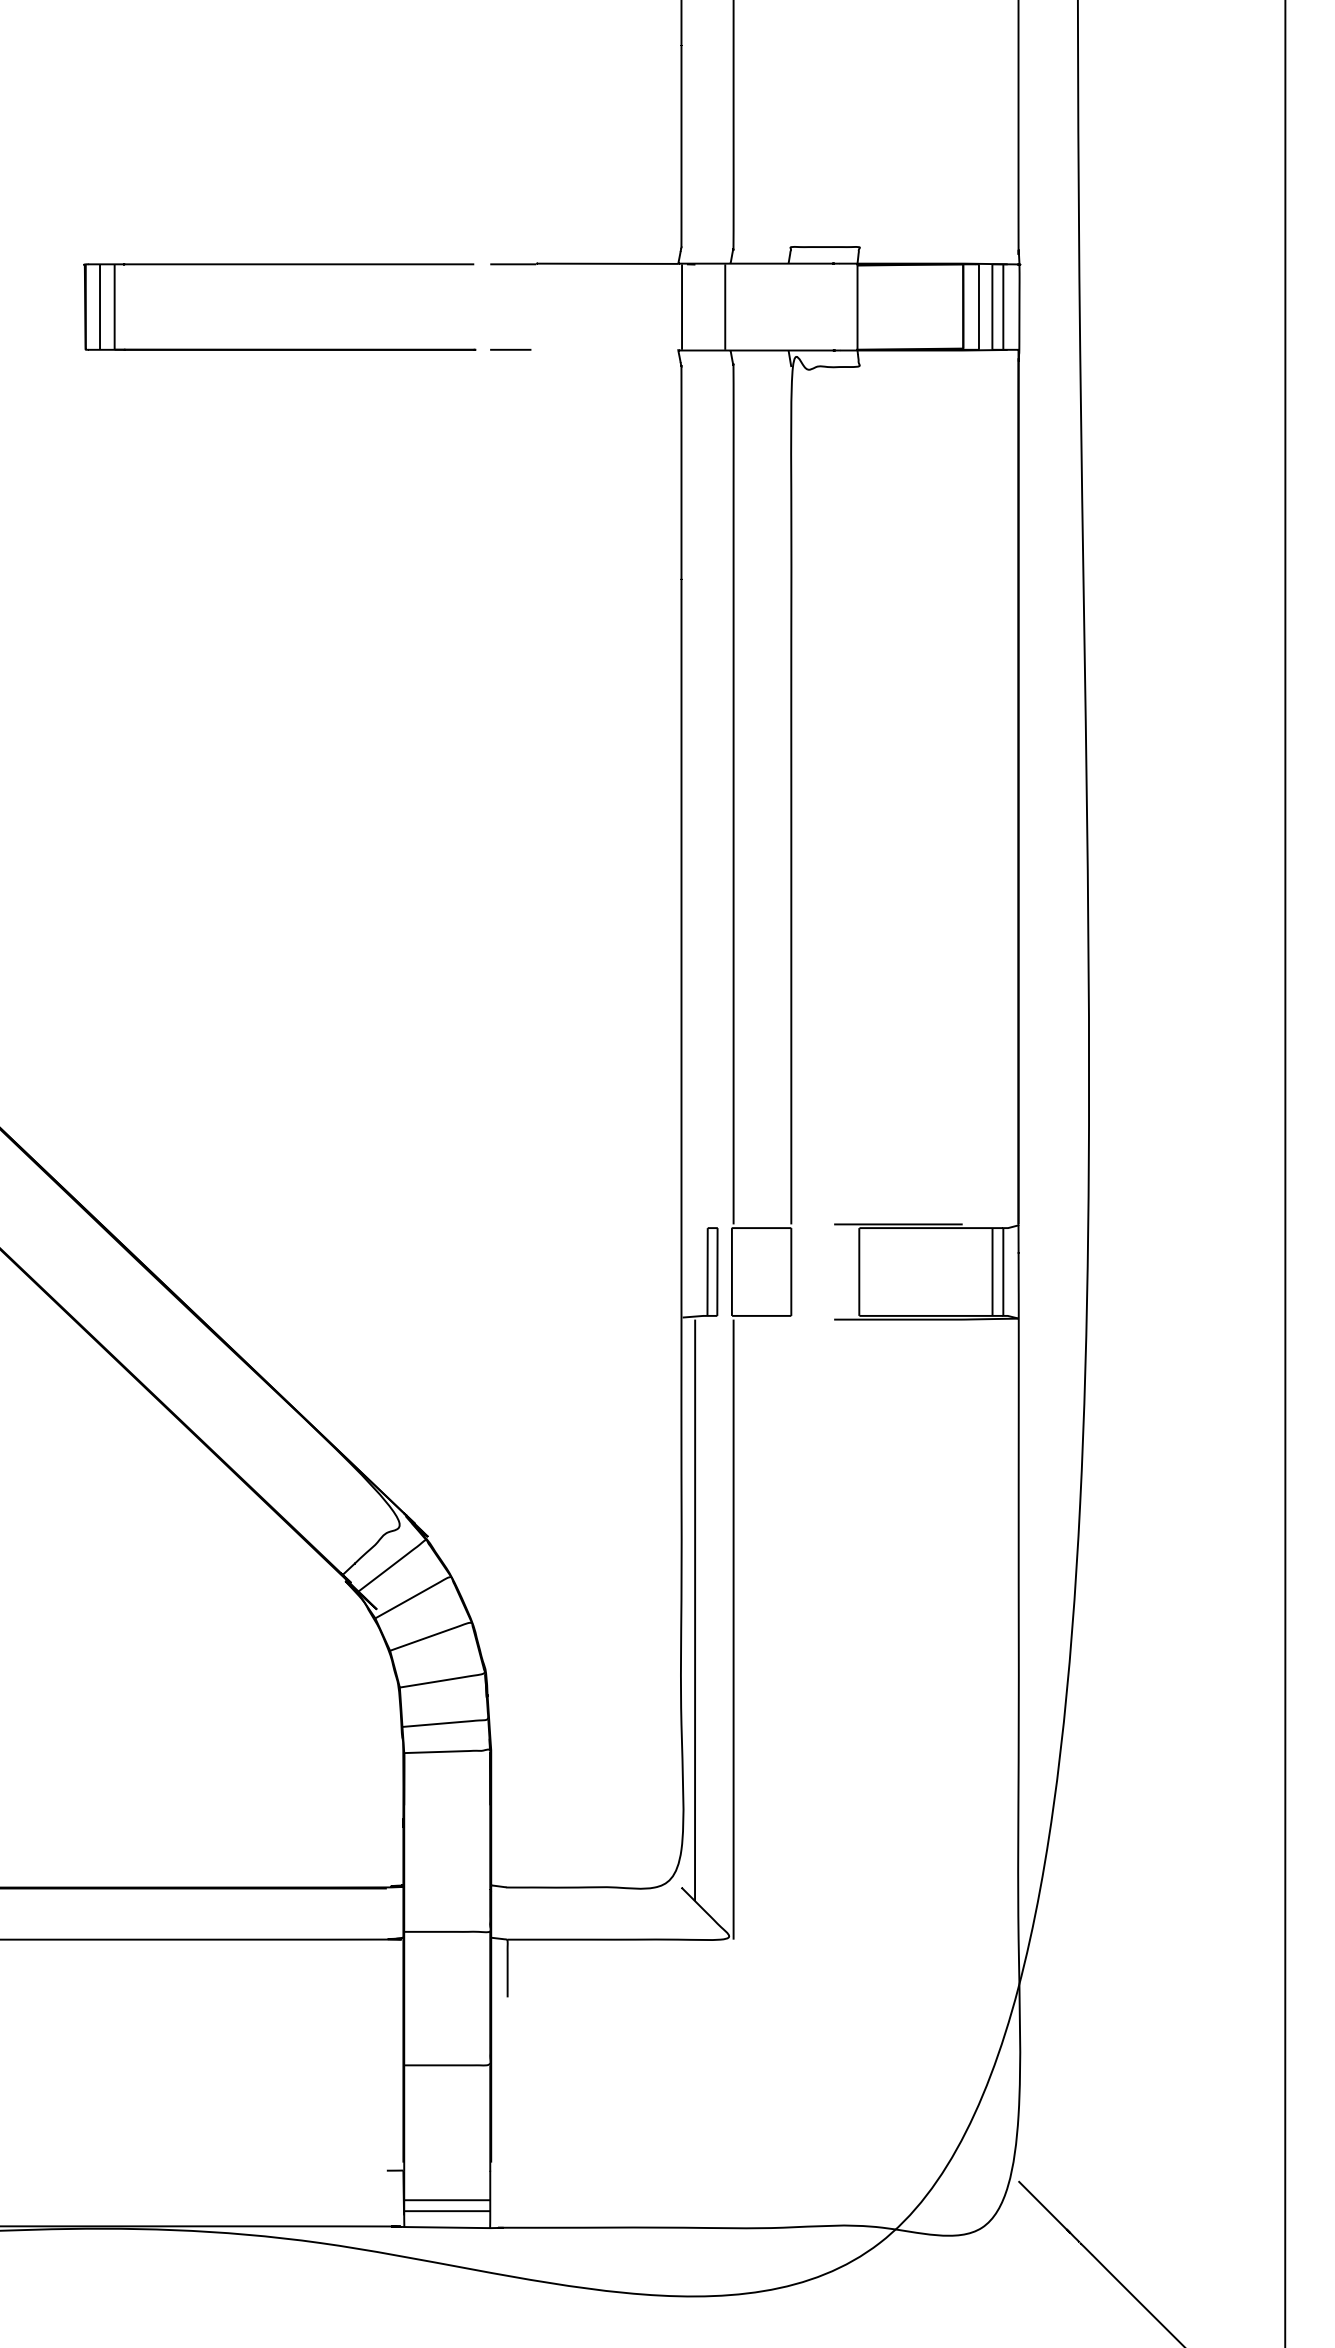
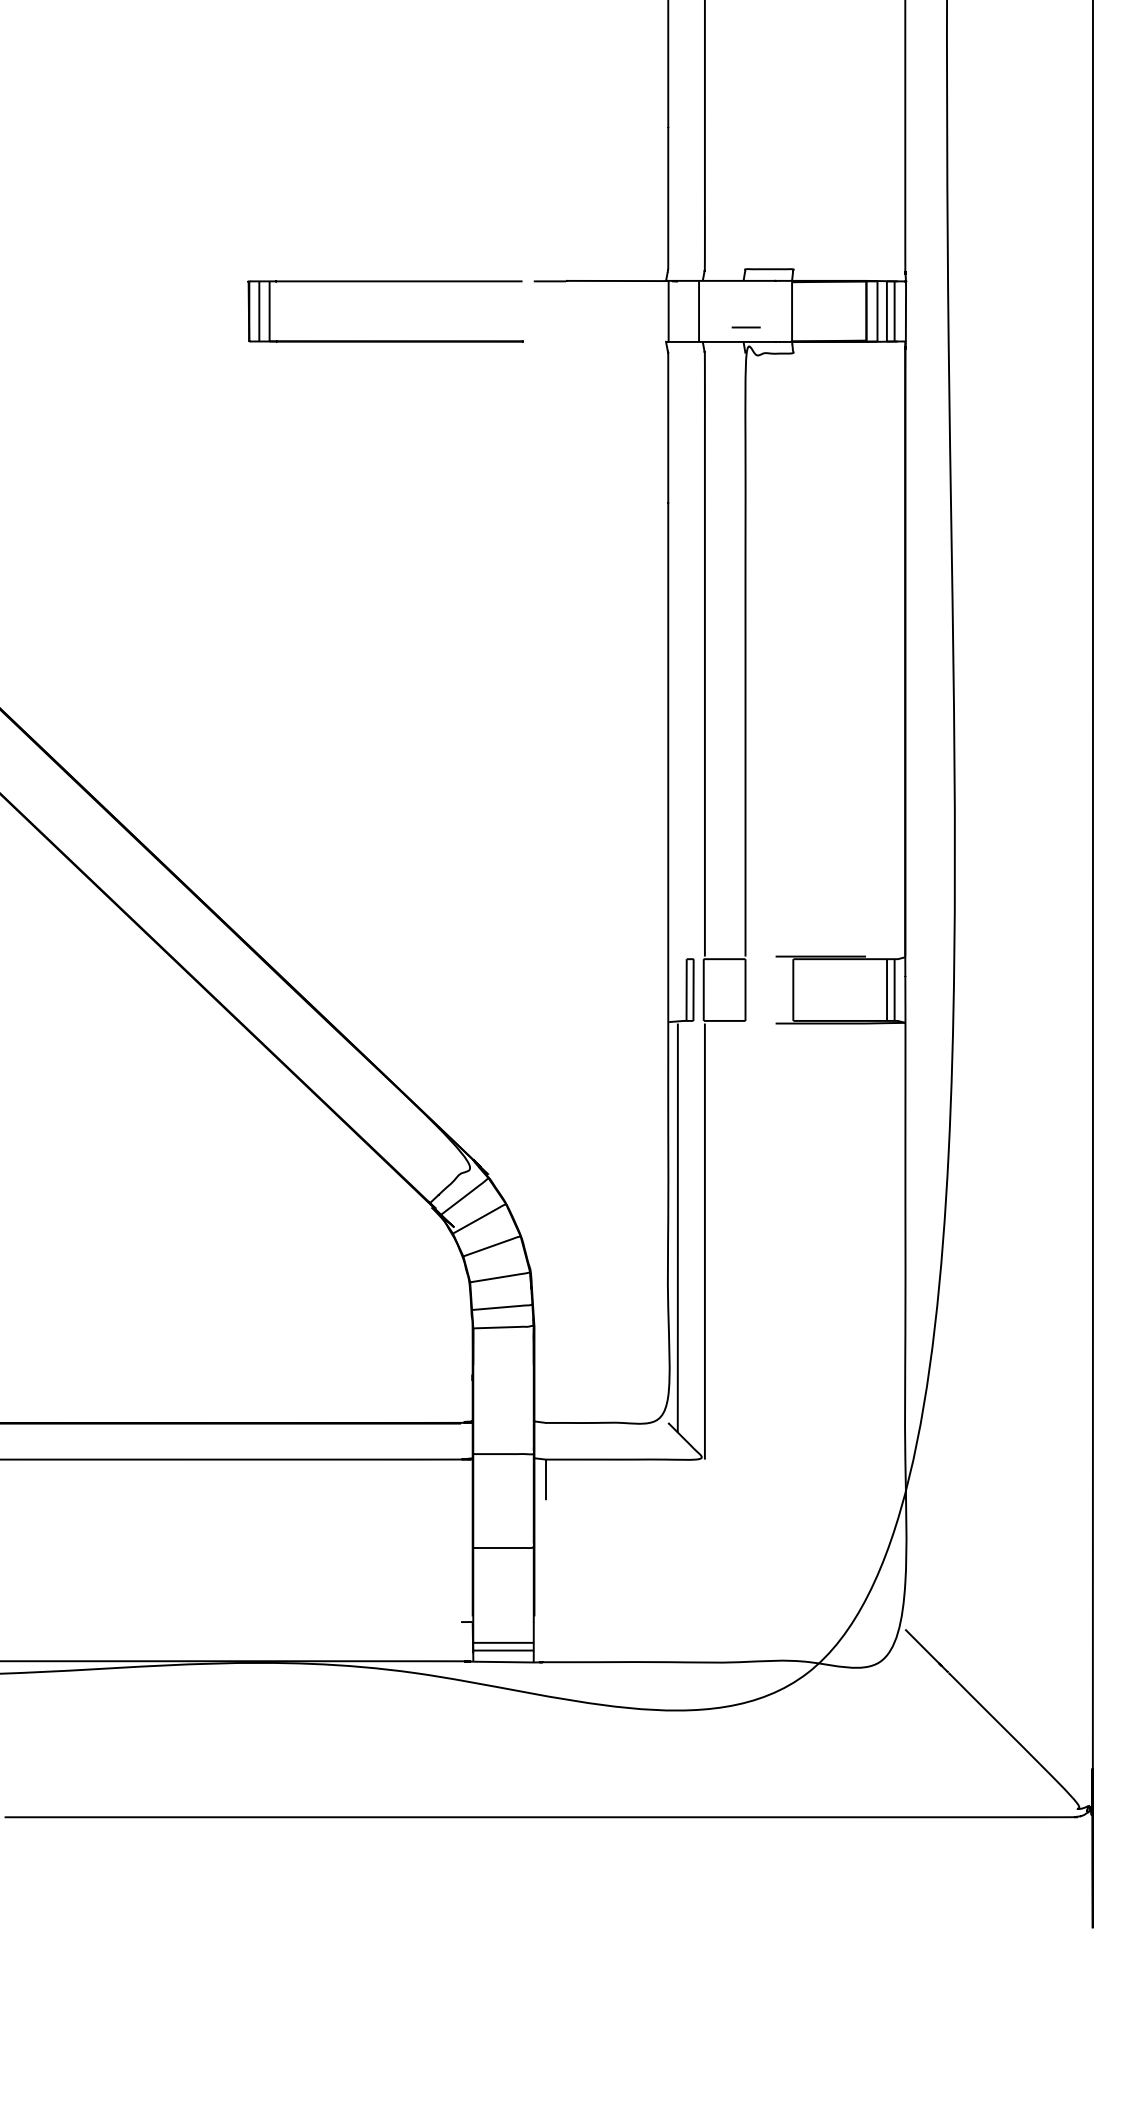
line: (509, 349) -> (745, 327), moved

